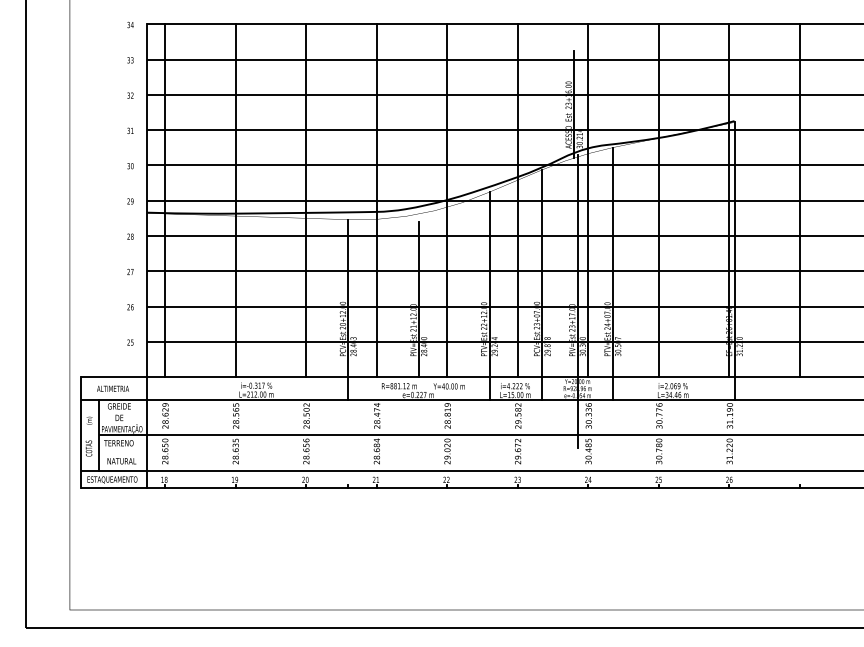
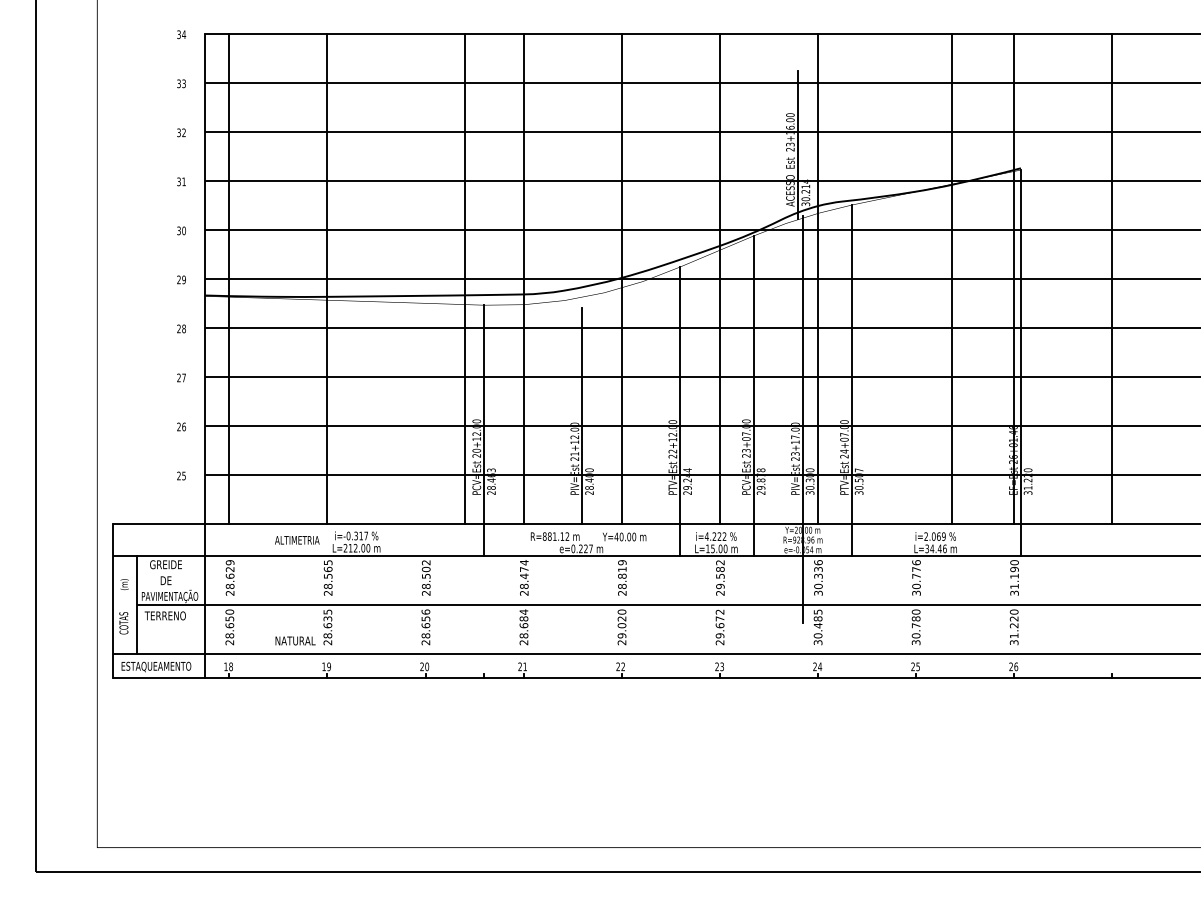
line: (306, 200) -> (464, 278), moved
line: (658, 200) -> (951, 278), moved
text: (113, 388) -> (297, 540), moved
text: (121, 460) -> (295, 640), moved

